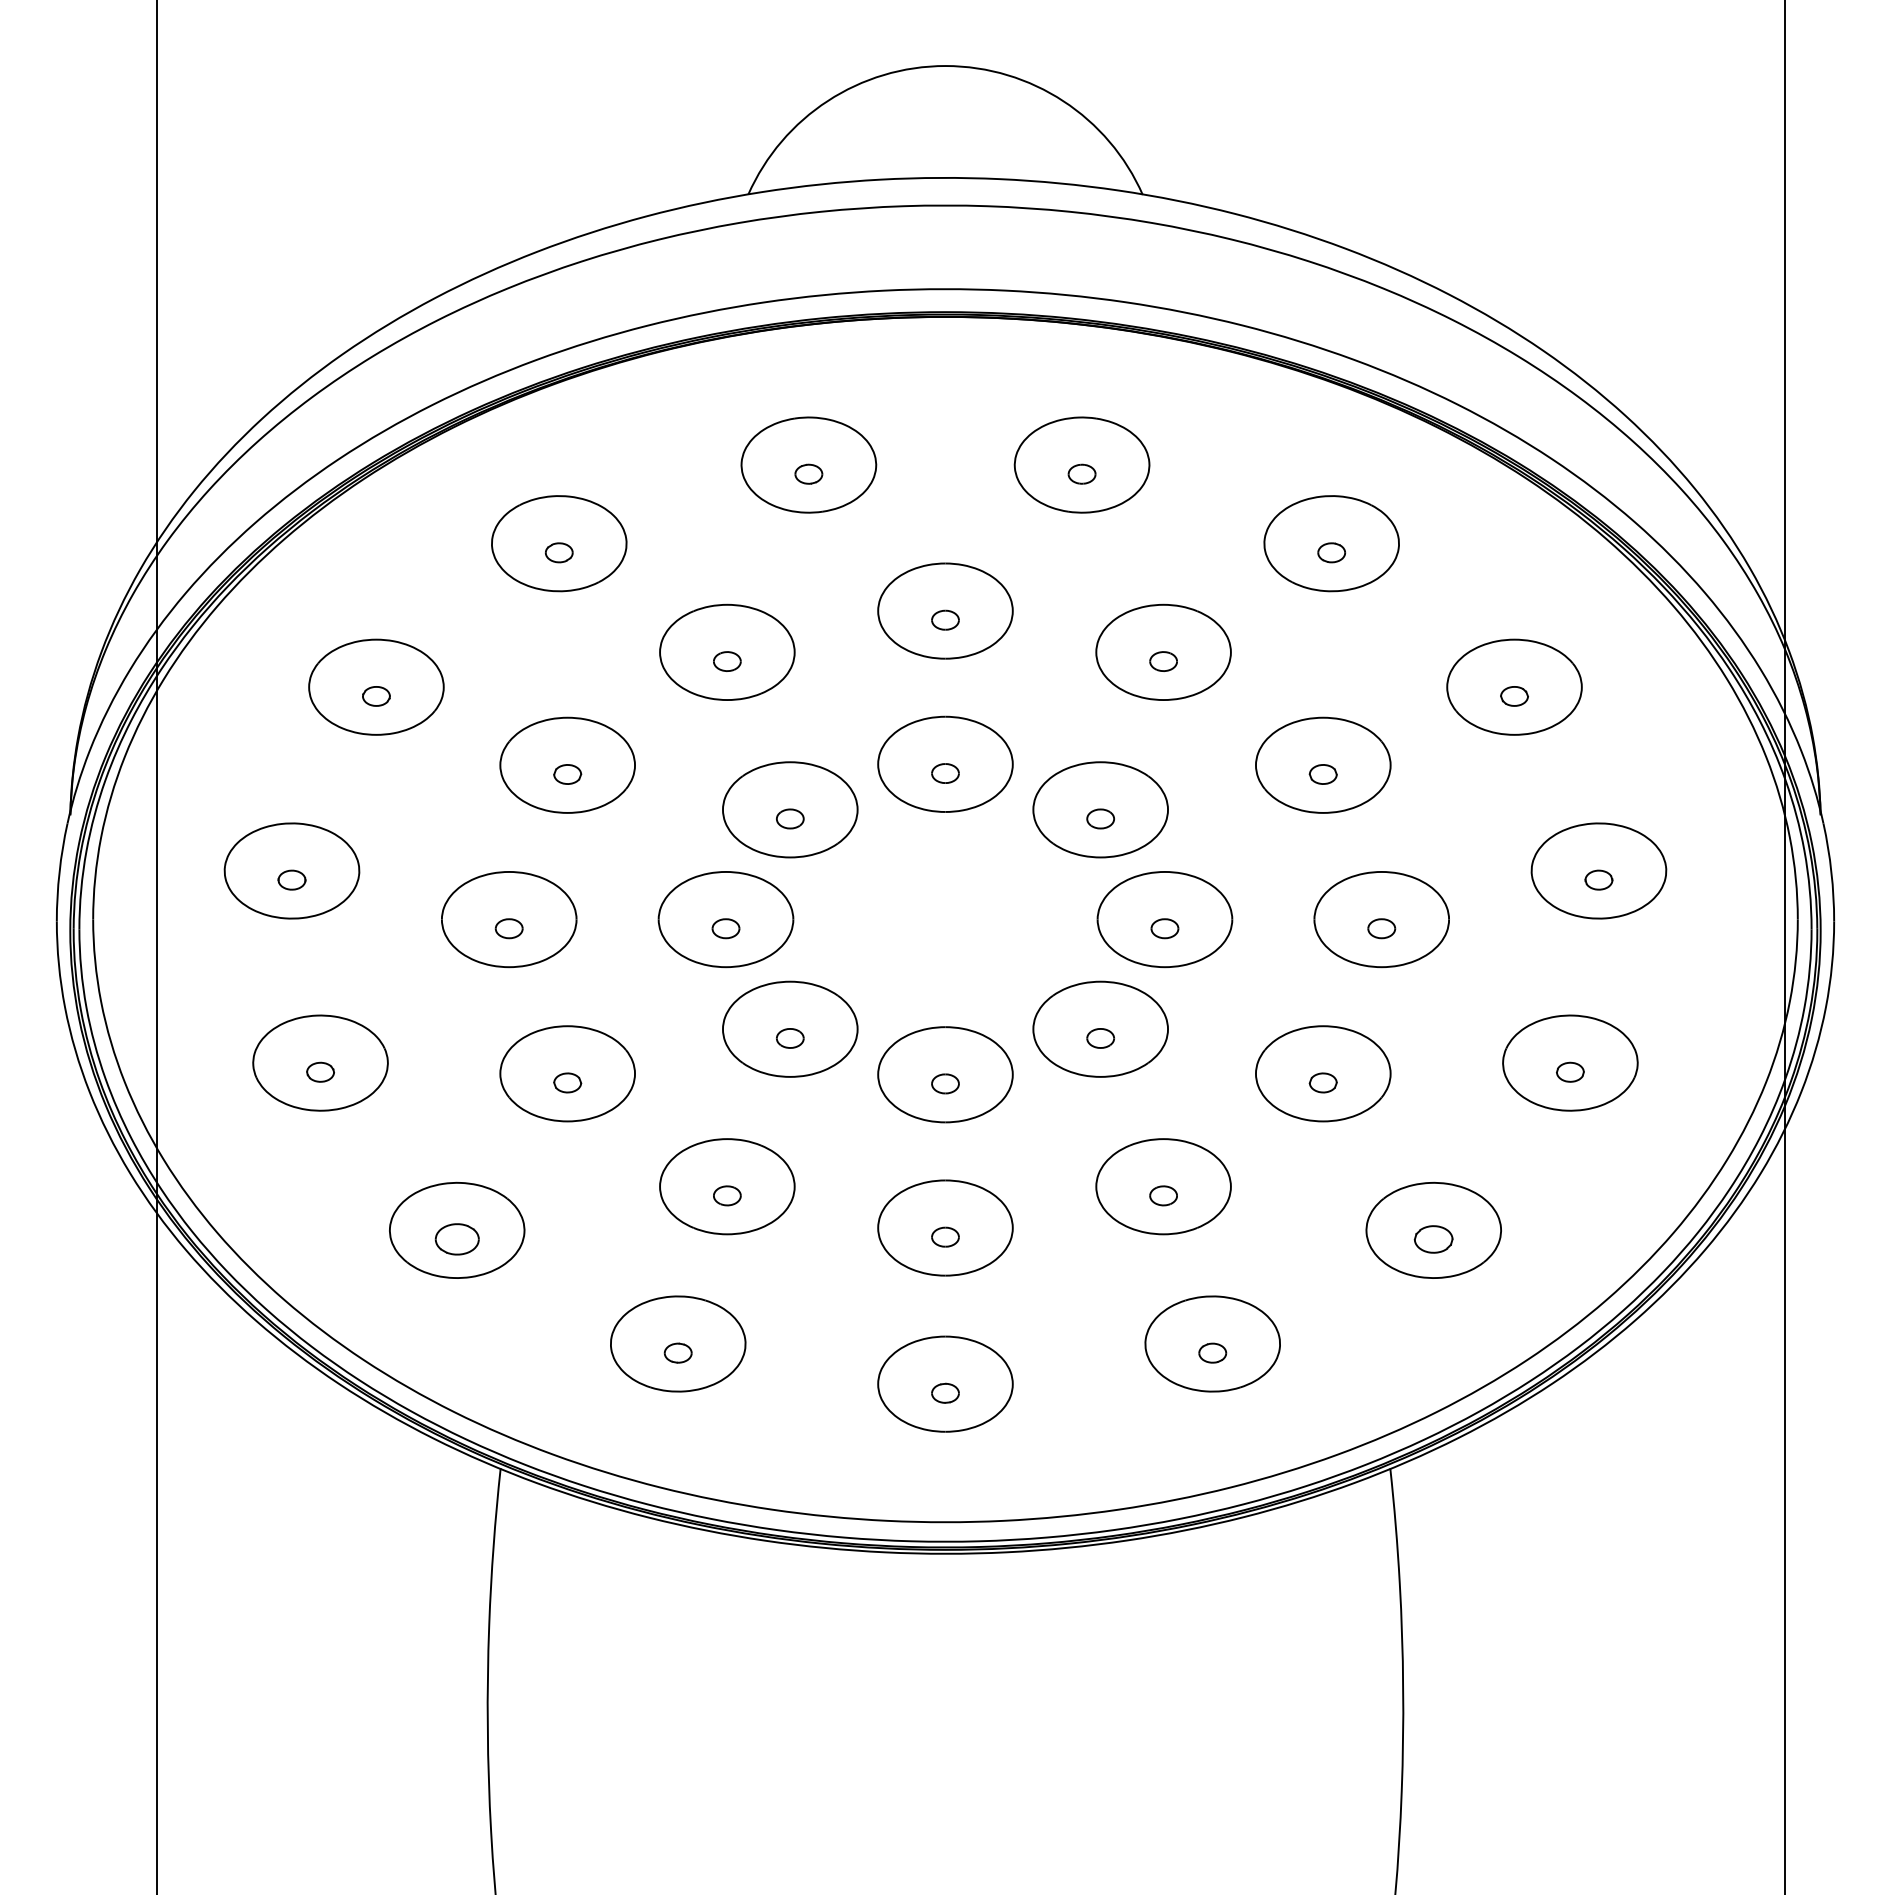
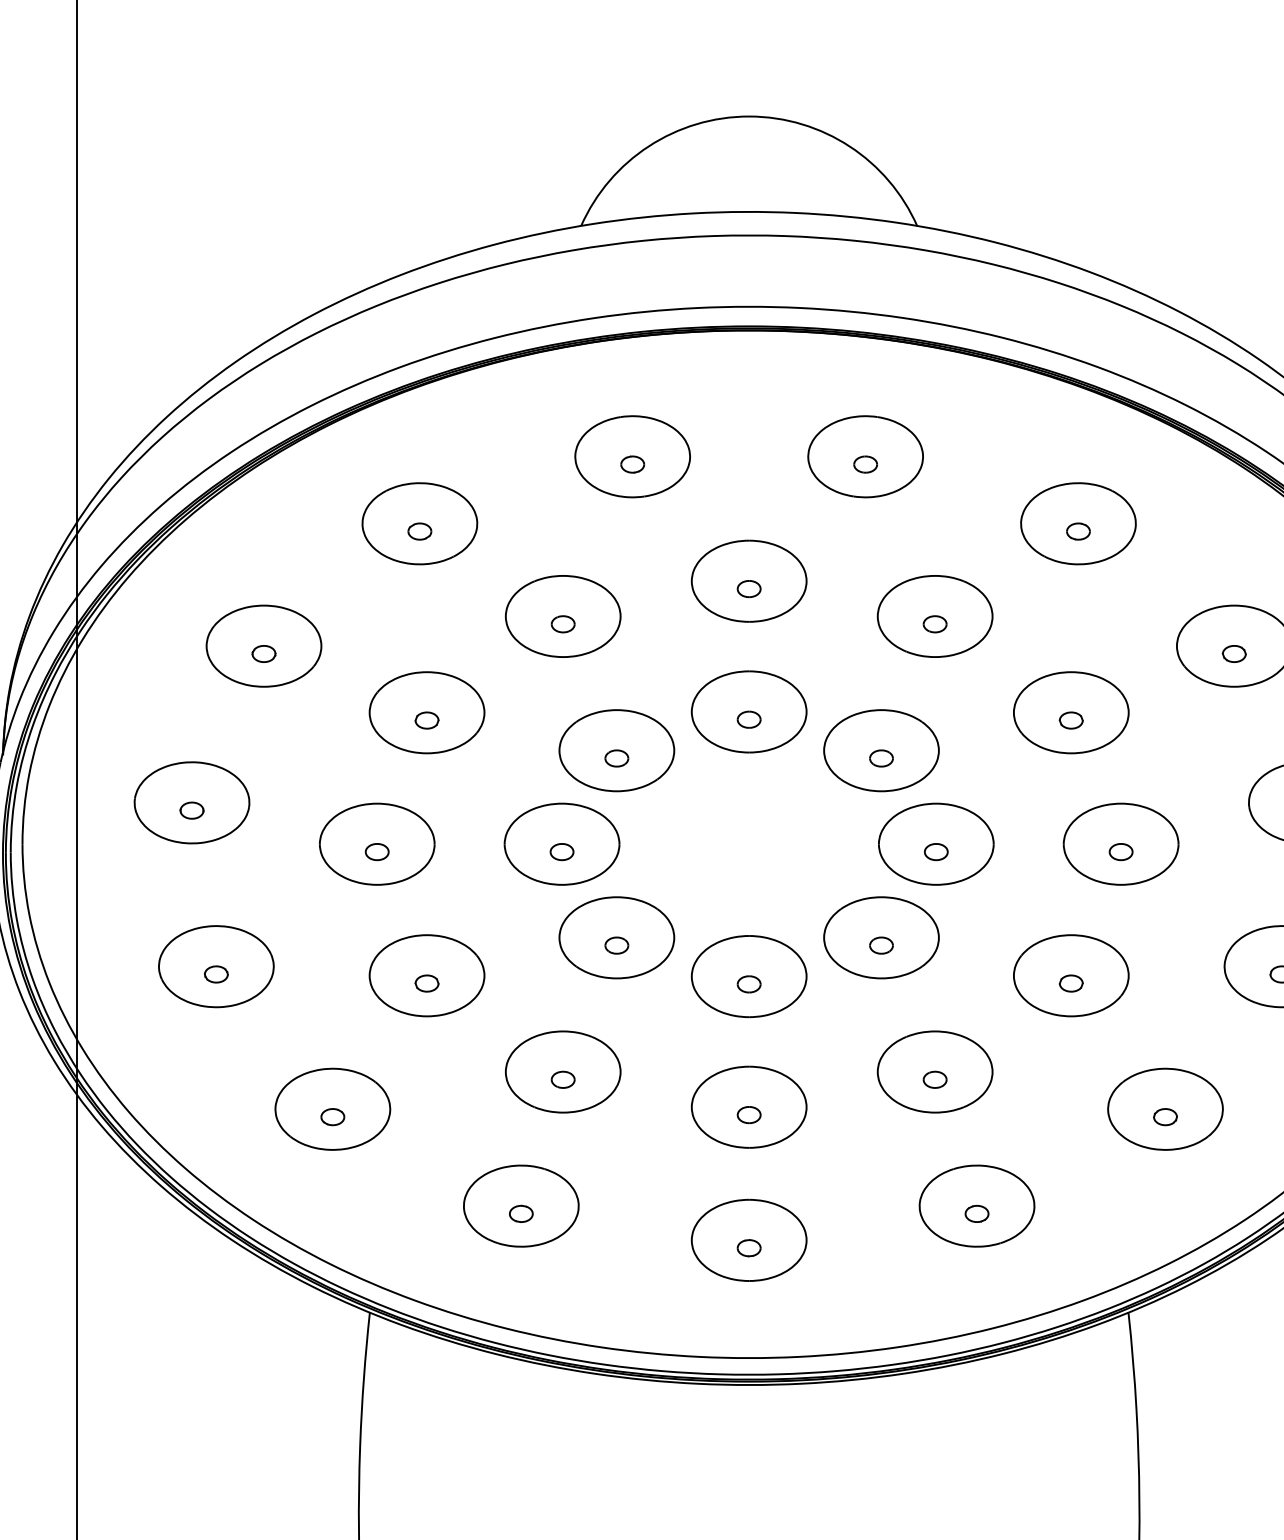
part: (456, 1239) -> (332, 1117), size x0.62
part: (1433, 1239) -> (1165, 1117), size x0.71

